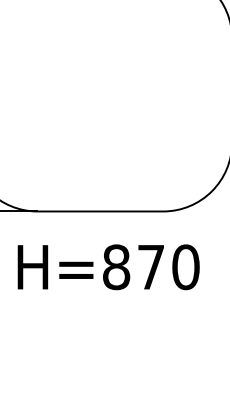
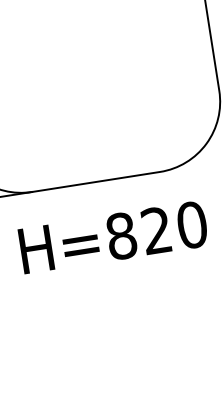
text: (150, 266) -> (155, 229), H=870 -> H=820

